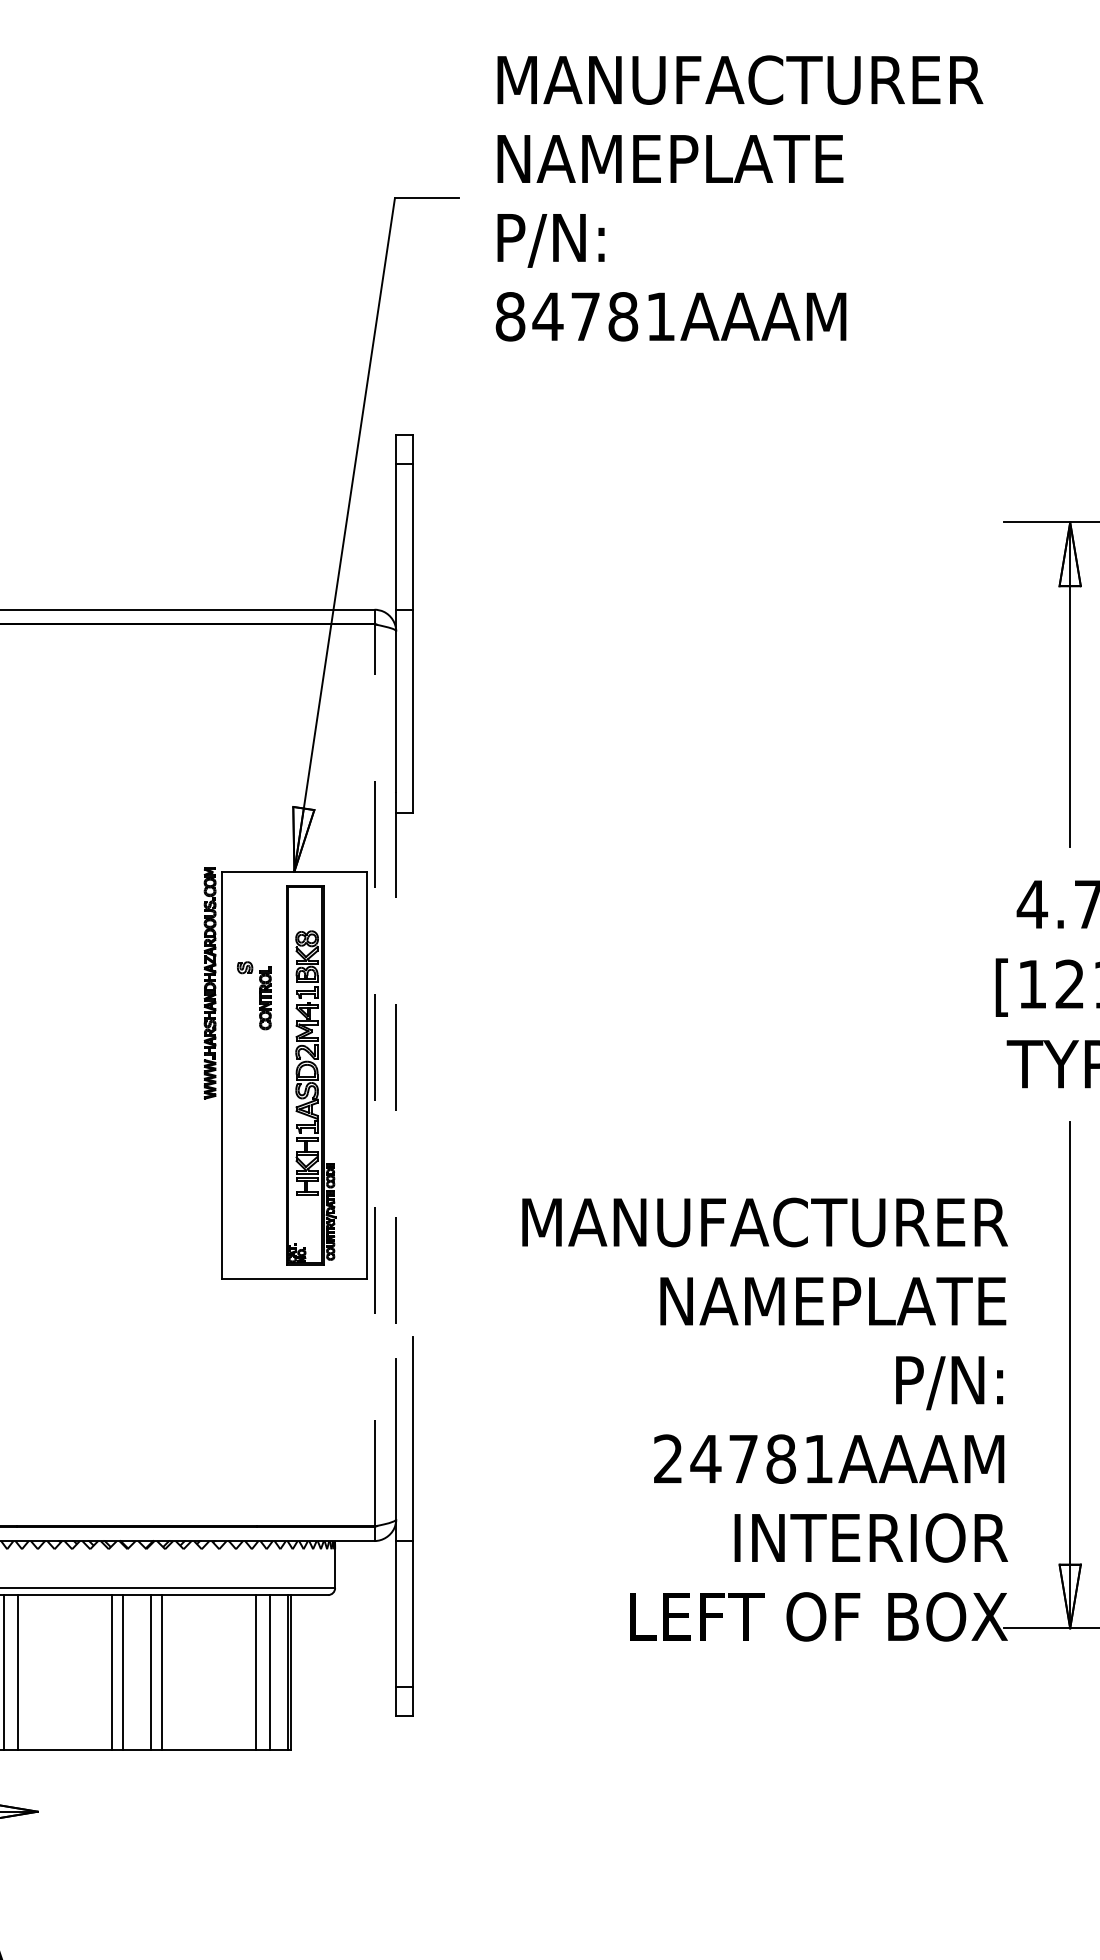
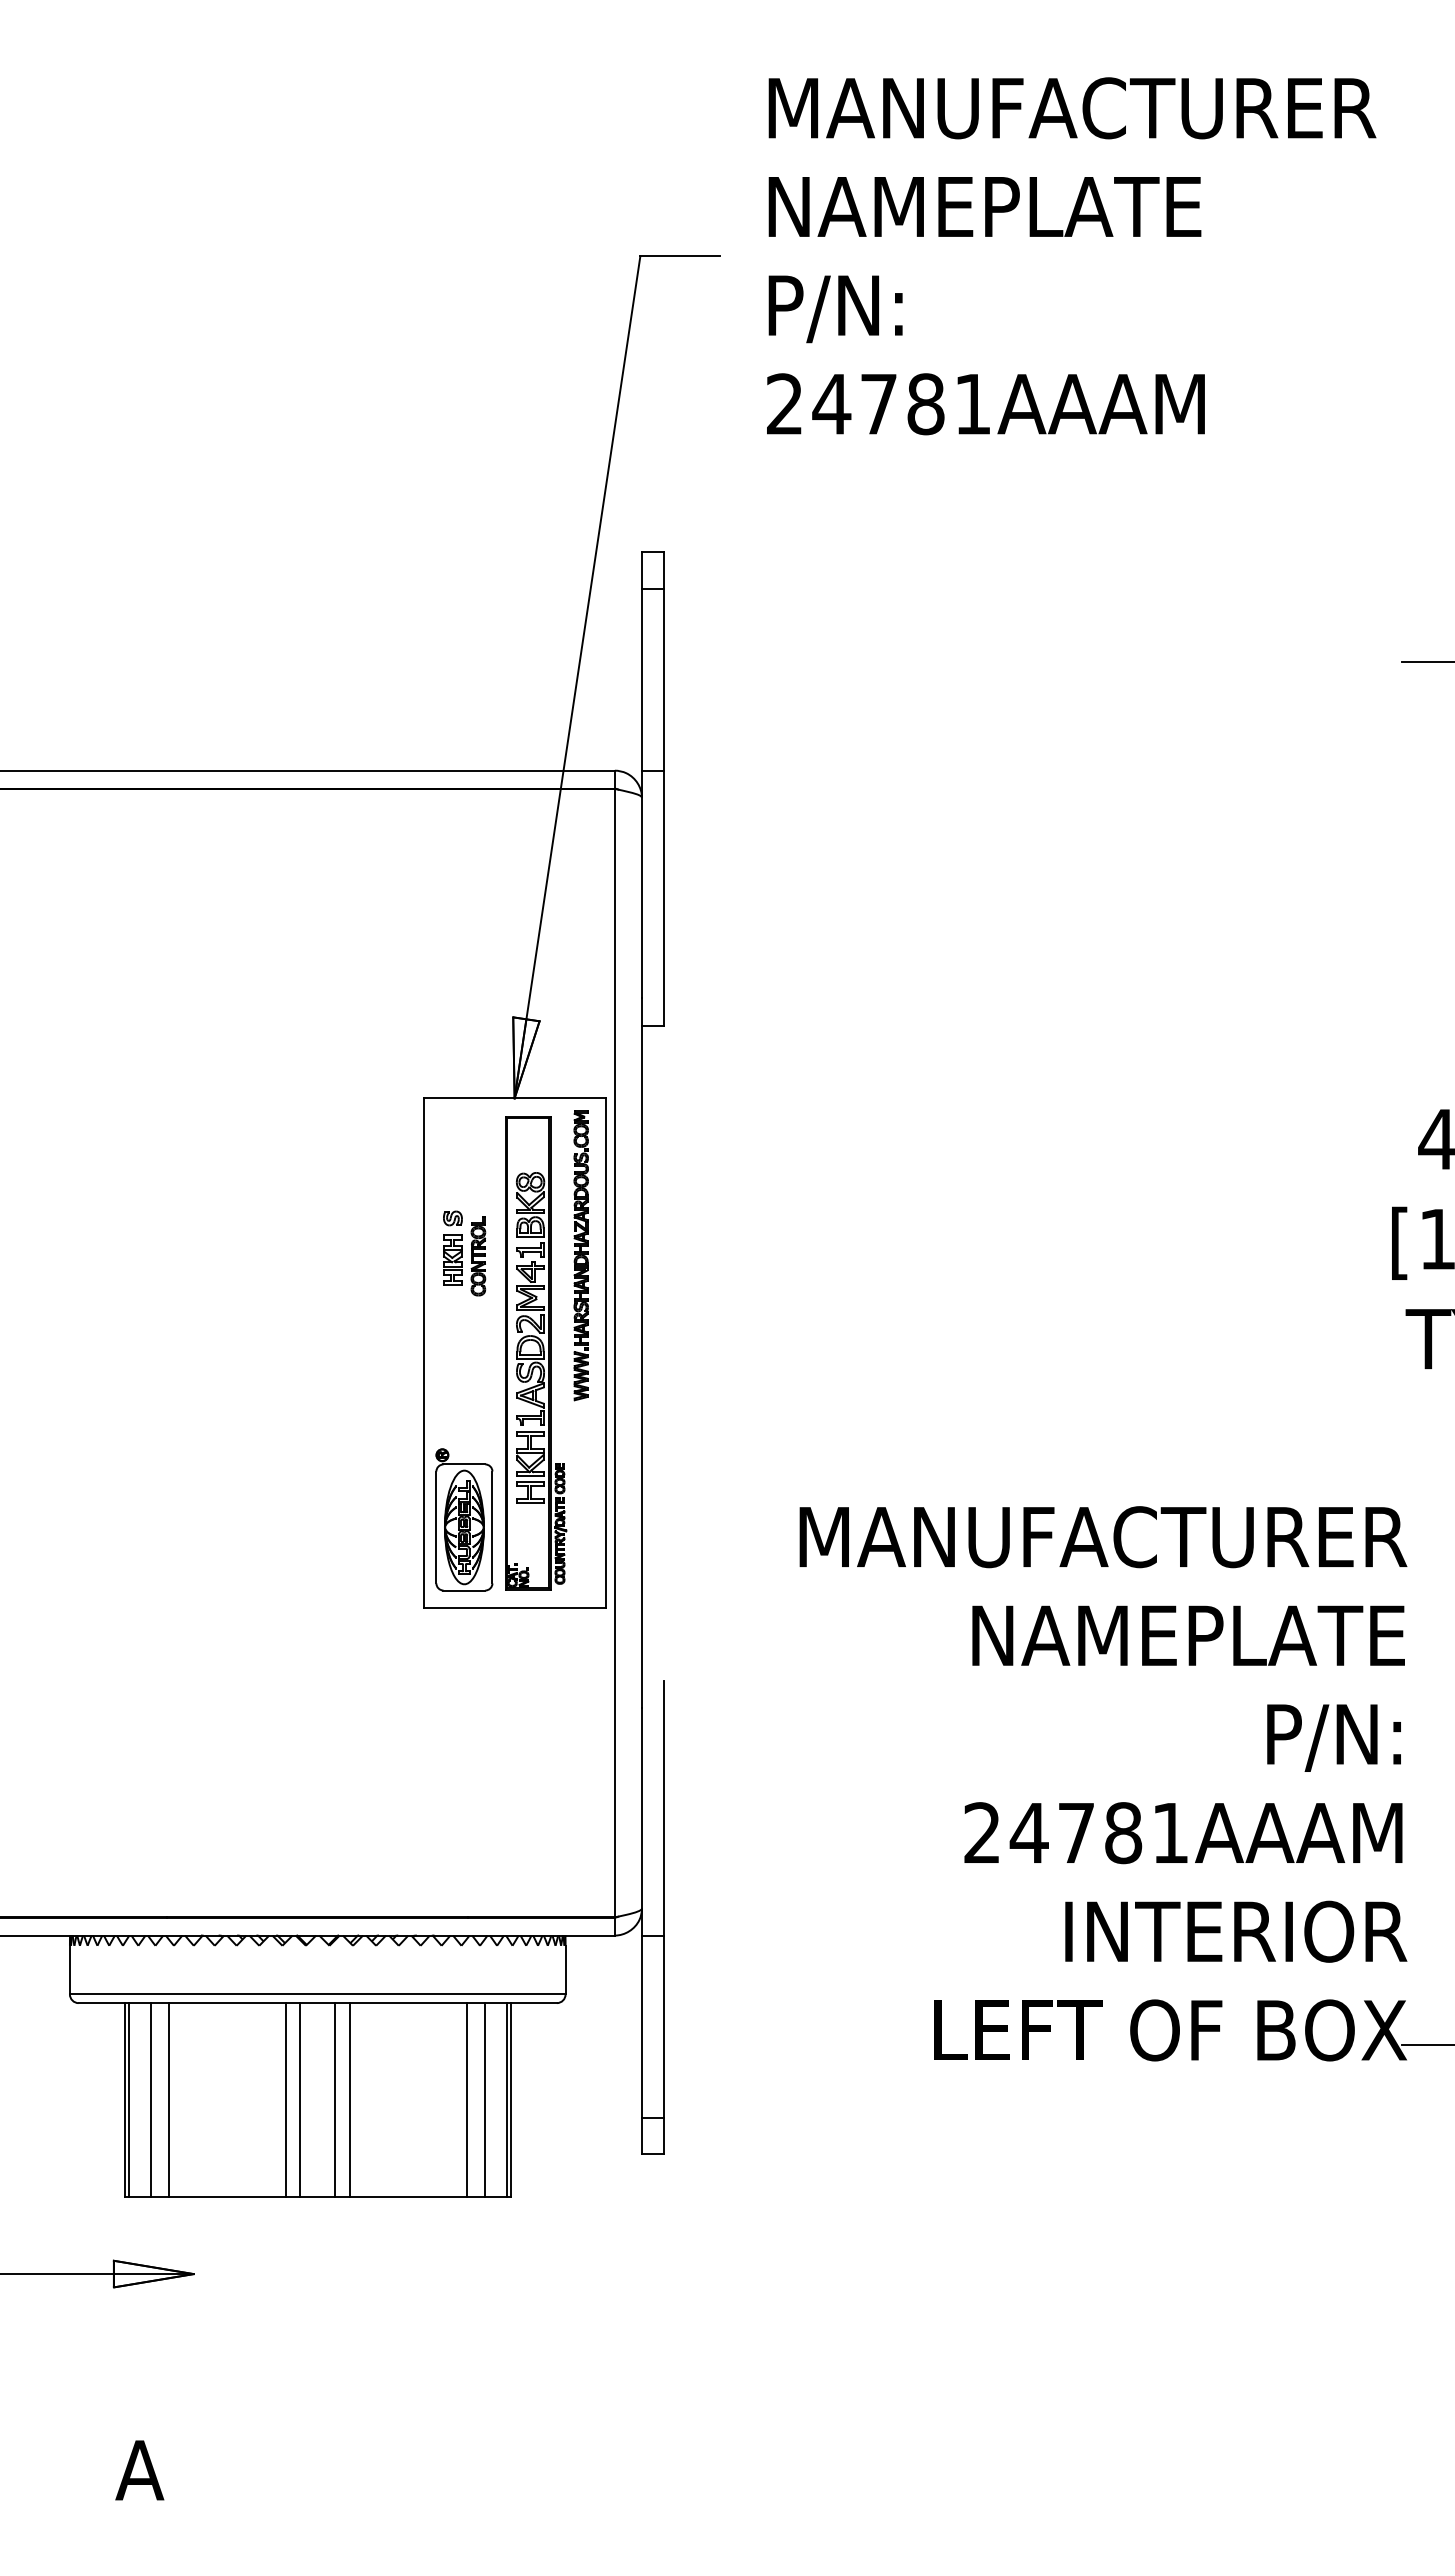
text: (510, 316) -> (784, 404), 84781AAAM -> 24781AAAM
part: (209, 982) -> (580, 1255), moved
part: (244, 1000) -> (452, 1259), added
line: (374, 1074) -> (614, 1352), dashed -> solid
line: (396, 1075) -> (642, 1353), dashed -> solid
part: (254, 1208) -> (464, 1519), added

